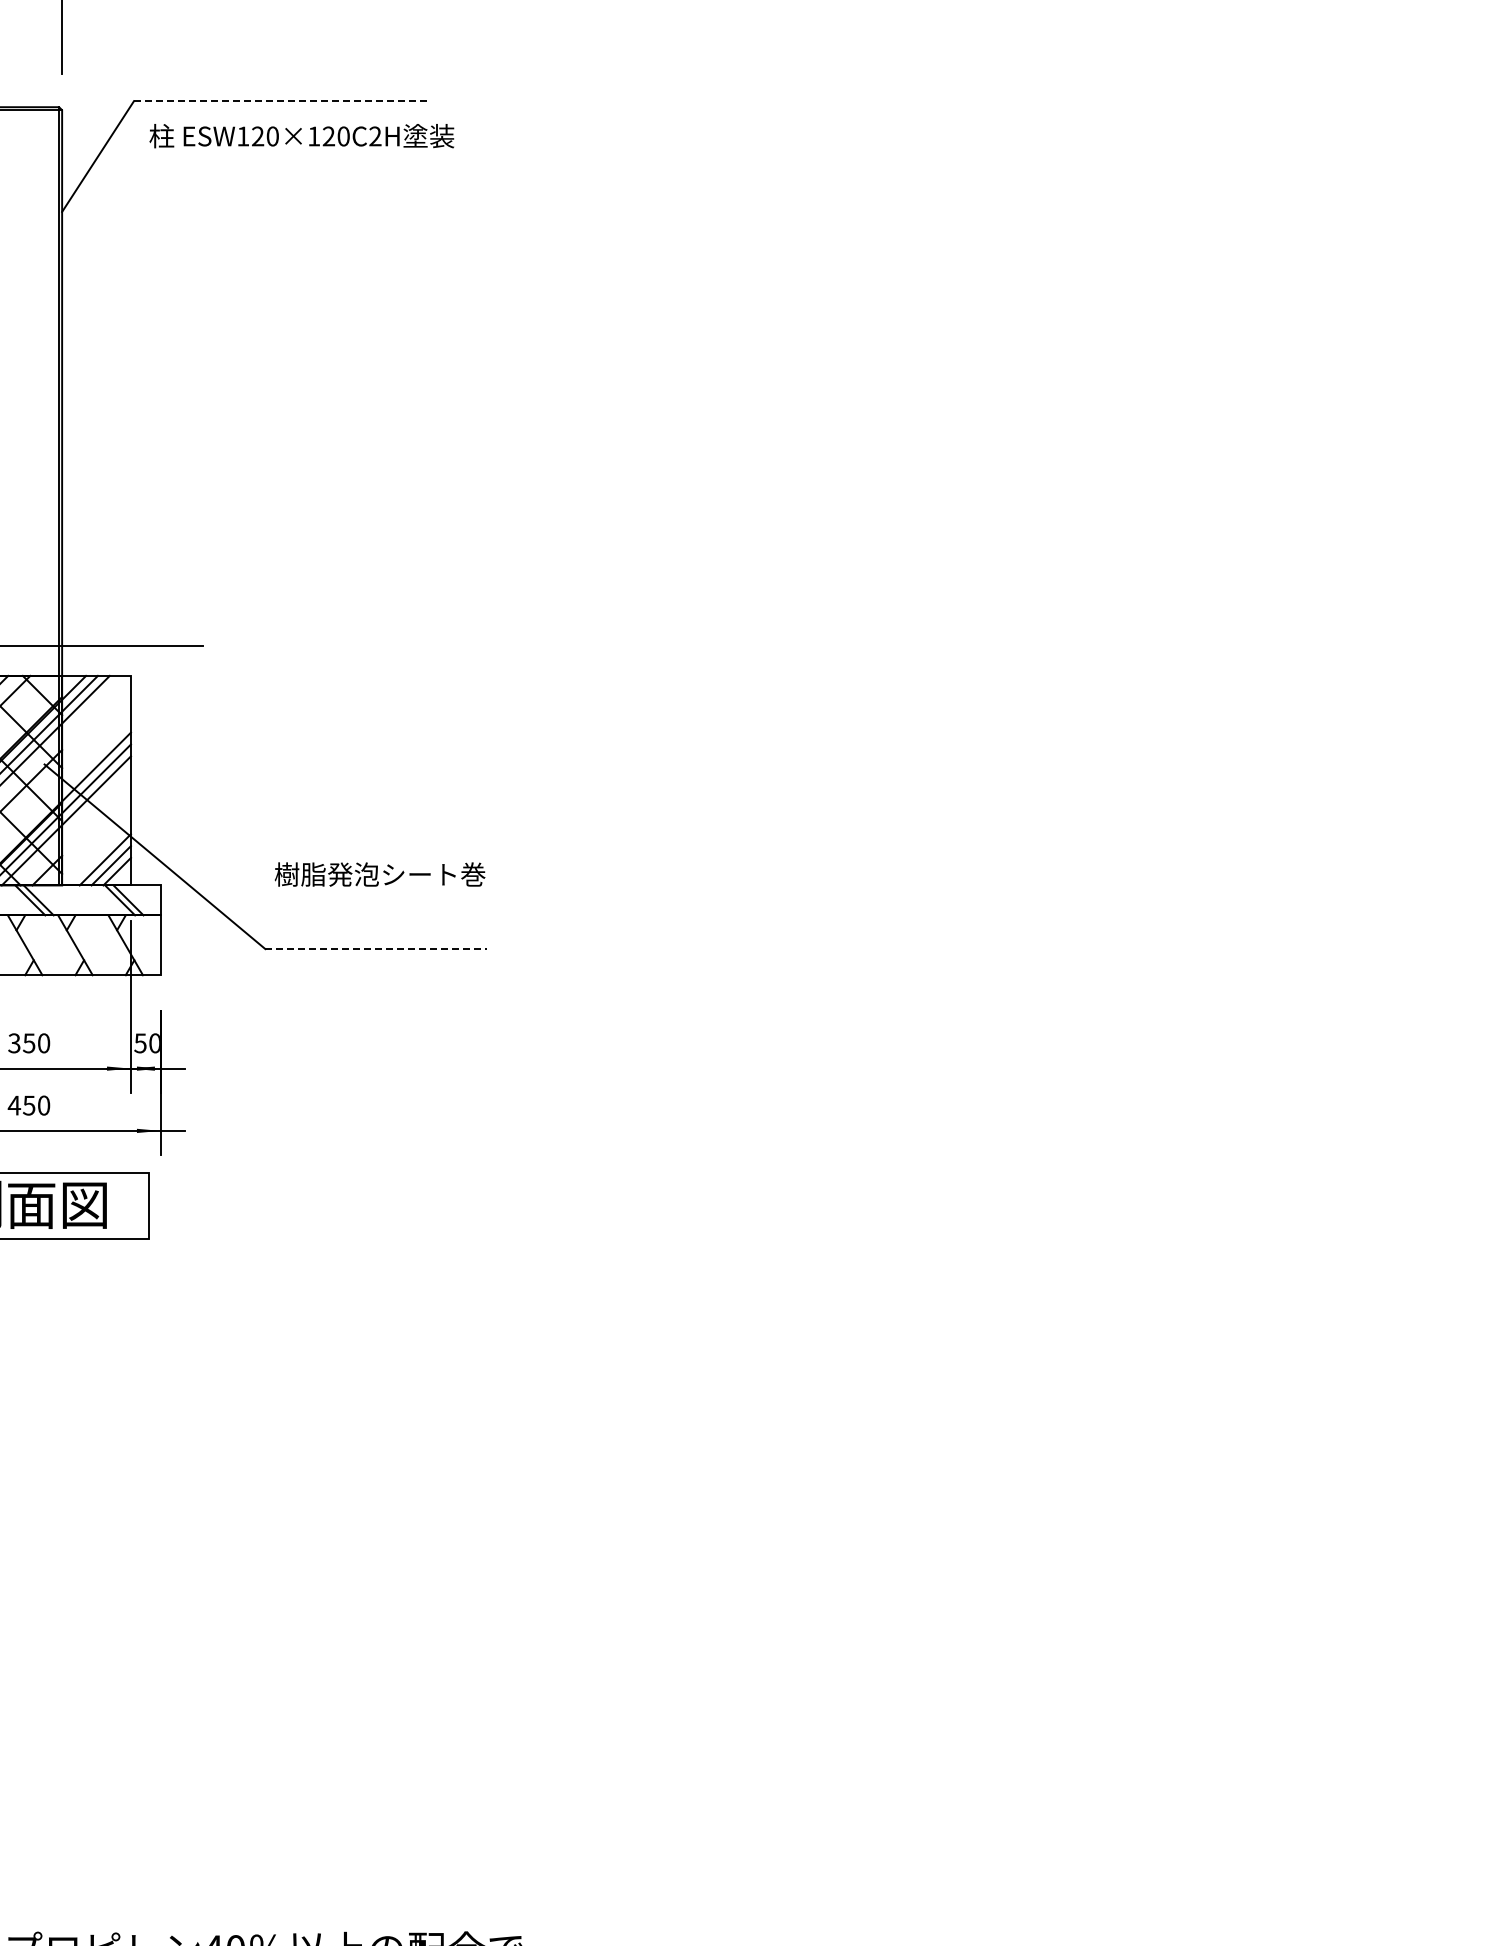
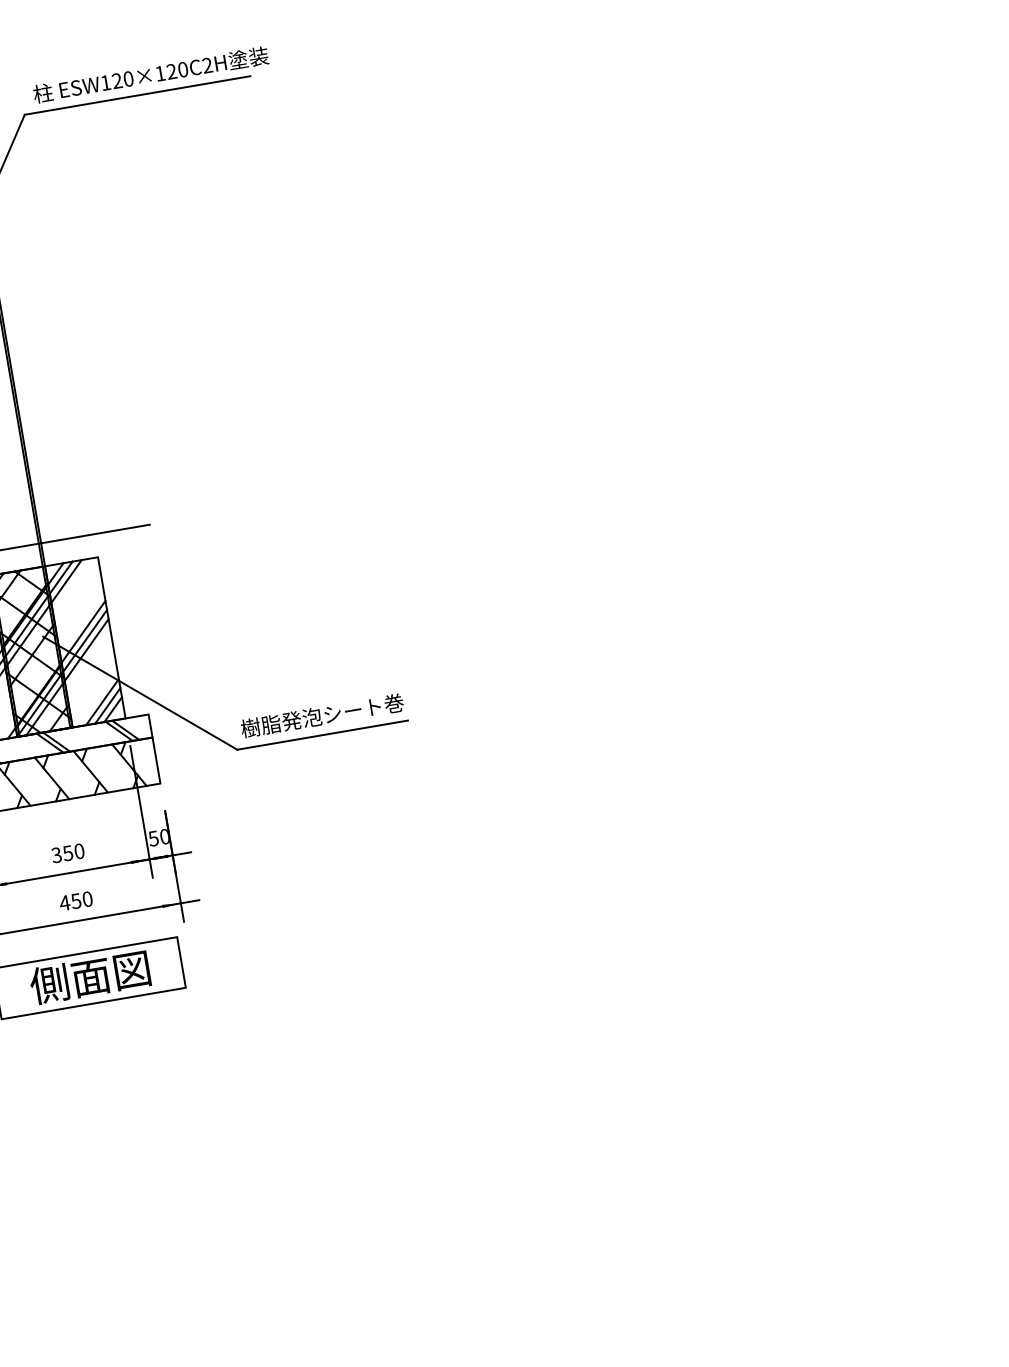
line: (280, 101) -> (137, 95), dashed -> solid
text: (301, 136) -> (150, 75), moved
text: (379, 874) -> (321, 715), moved
line: (376, 949) -> (322, 735), dashed -> solid

